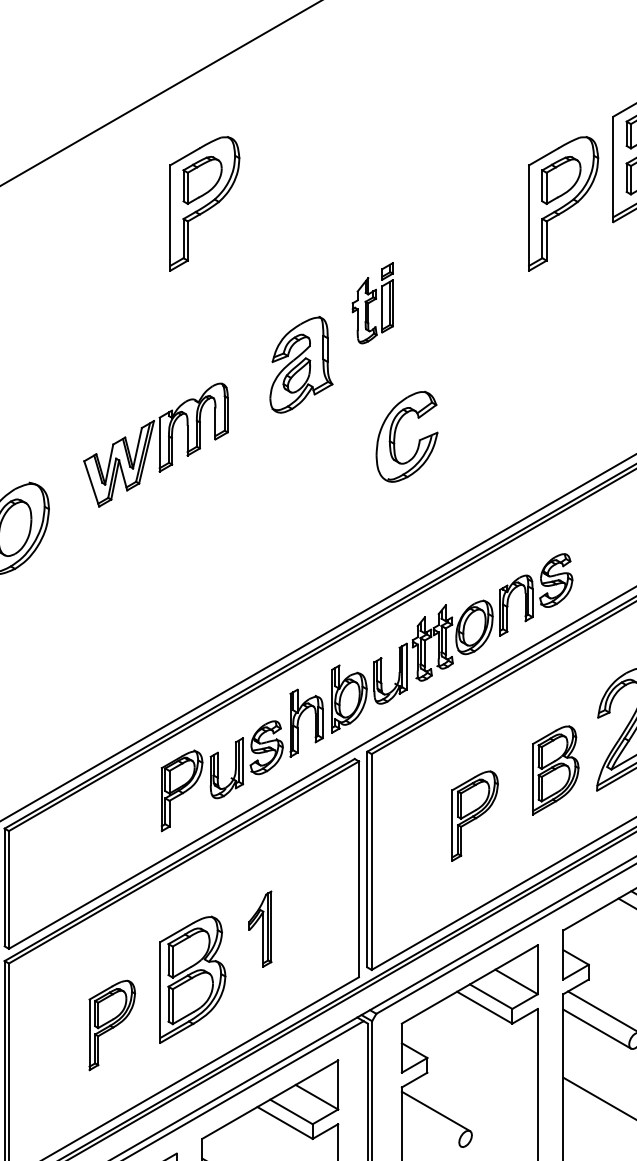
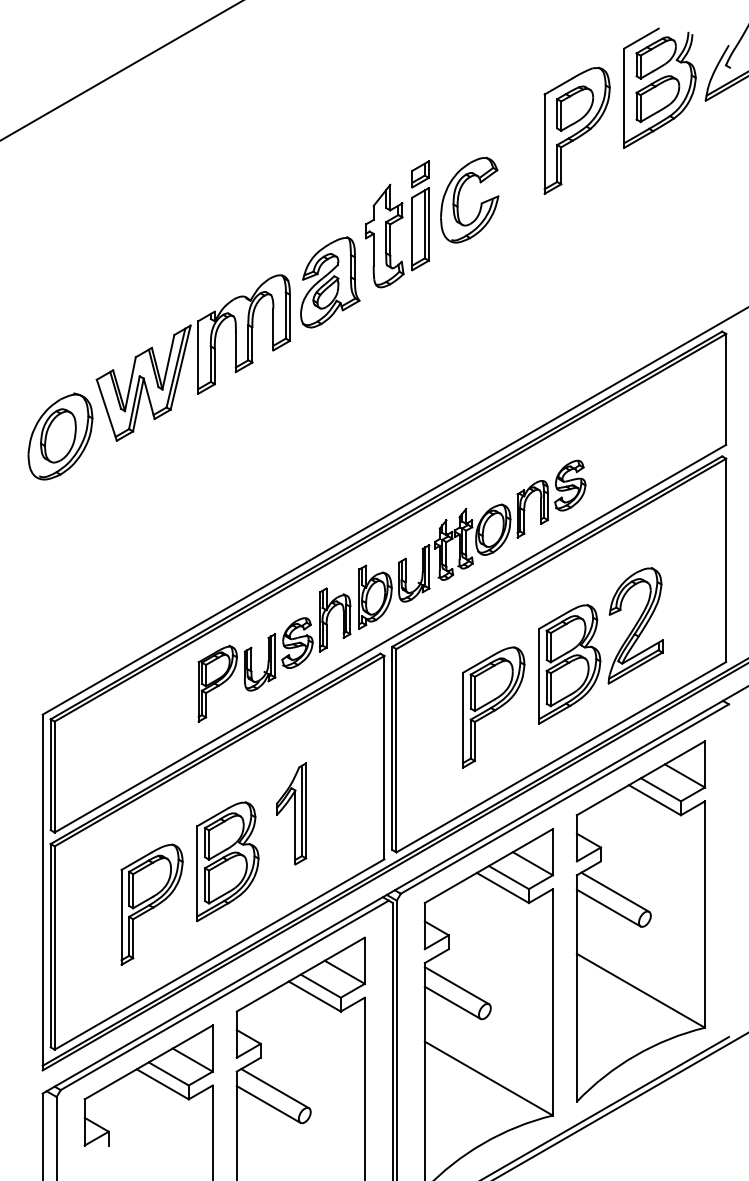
part: (204, 203) -> (238, 130), removed
part: (372, 303) -> (397, 224), size x1.67
part: (396, 432) -> (459, 196), moved
part: (155, 444) -> (192, 357), size x1.43
part: (555, 770) -> (569, 664), size x1.43
part: (474, 816) -> (493, 707), size x1.43
part: (260, 928) -> (291, 813), size x1.43
part: (111, 1025) -> (151, 904), size x1.43
line: (431, 1129) -> (452, 1002), added

